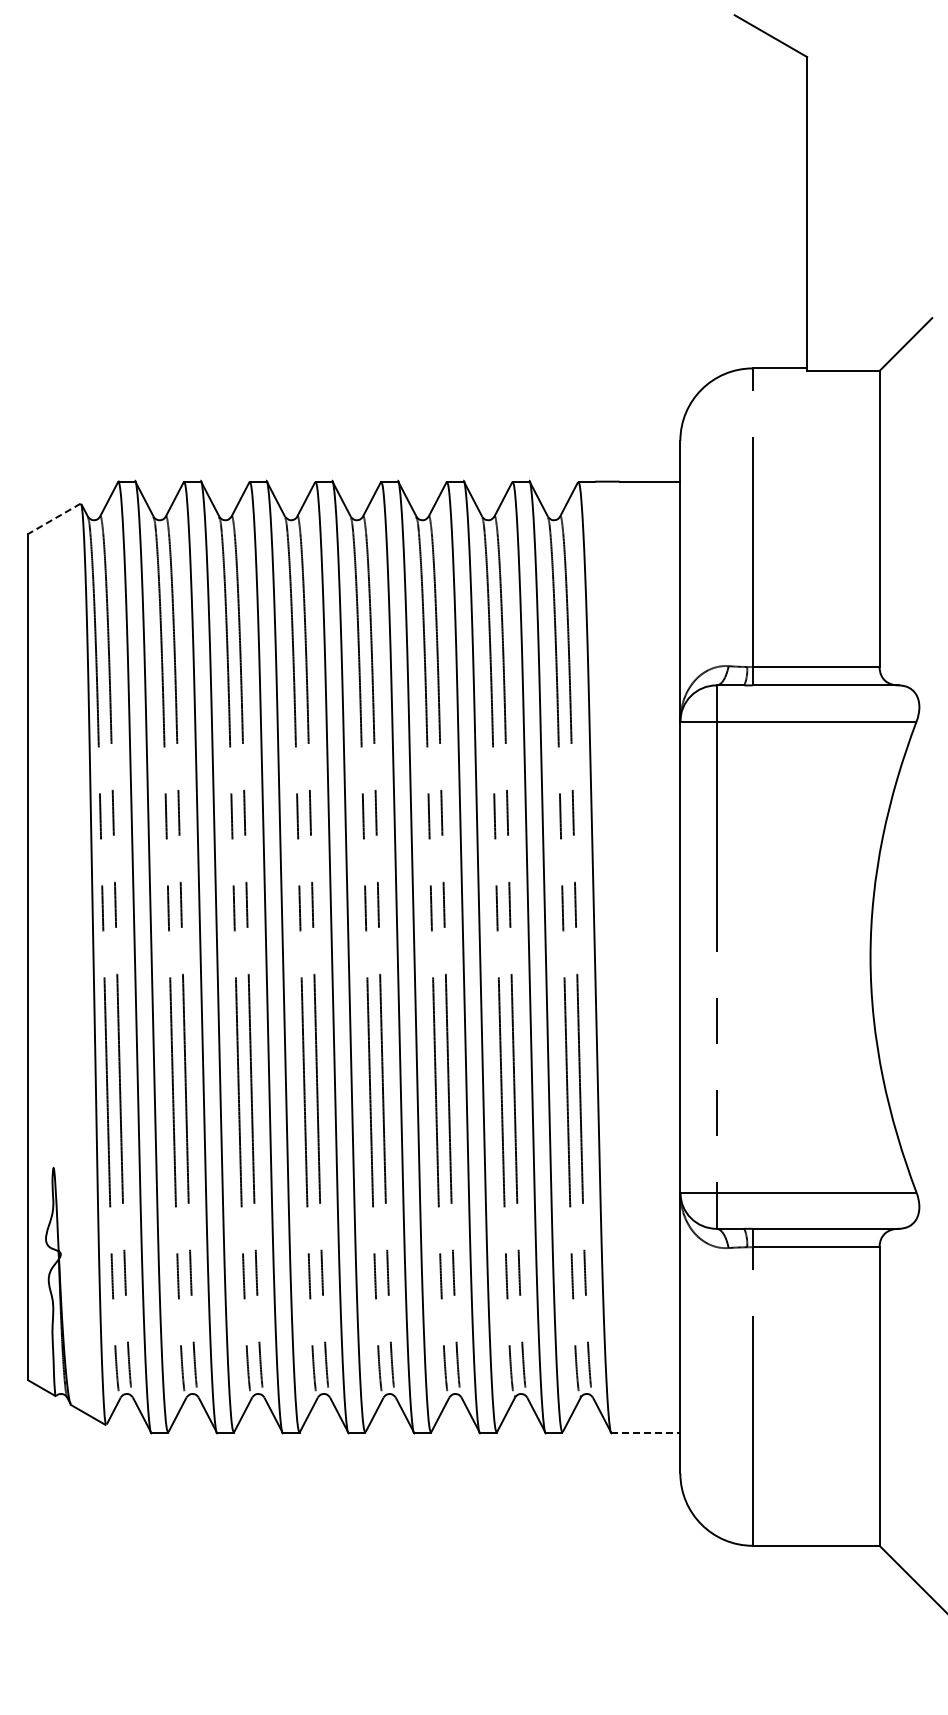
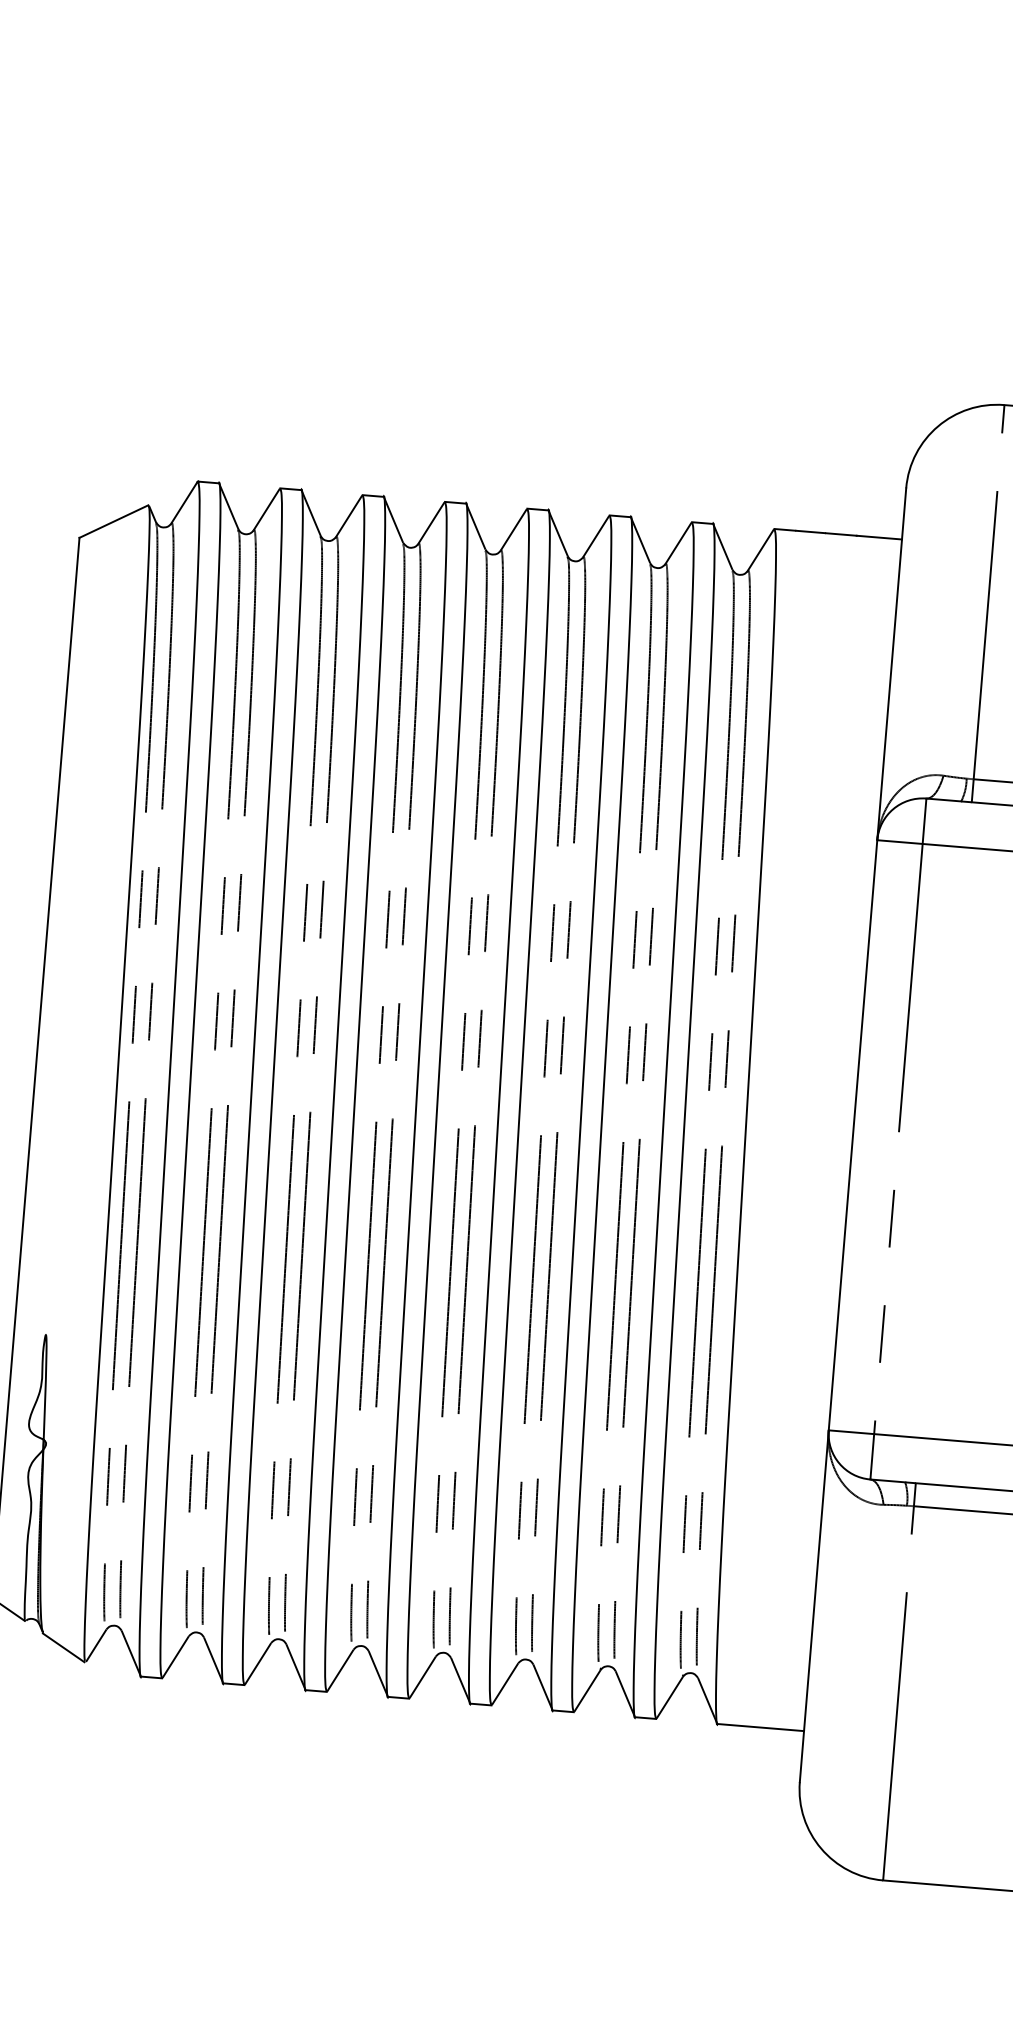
line: (54, 519) -> (113, 522), dashed -> solid
line: (646, 1432) -> (761, 1727), dashed -> solid

